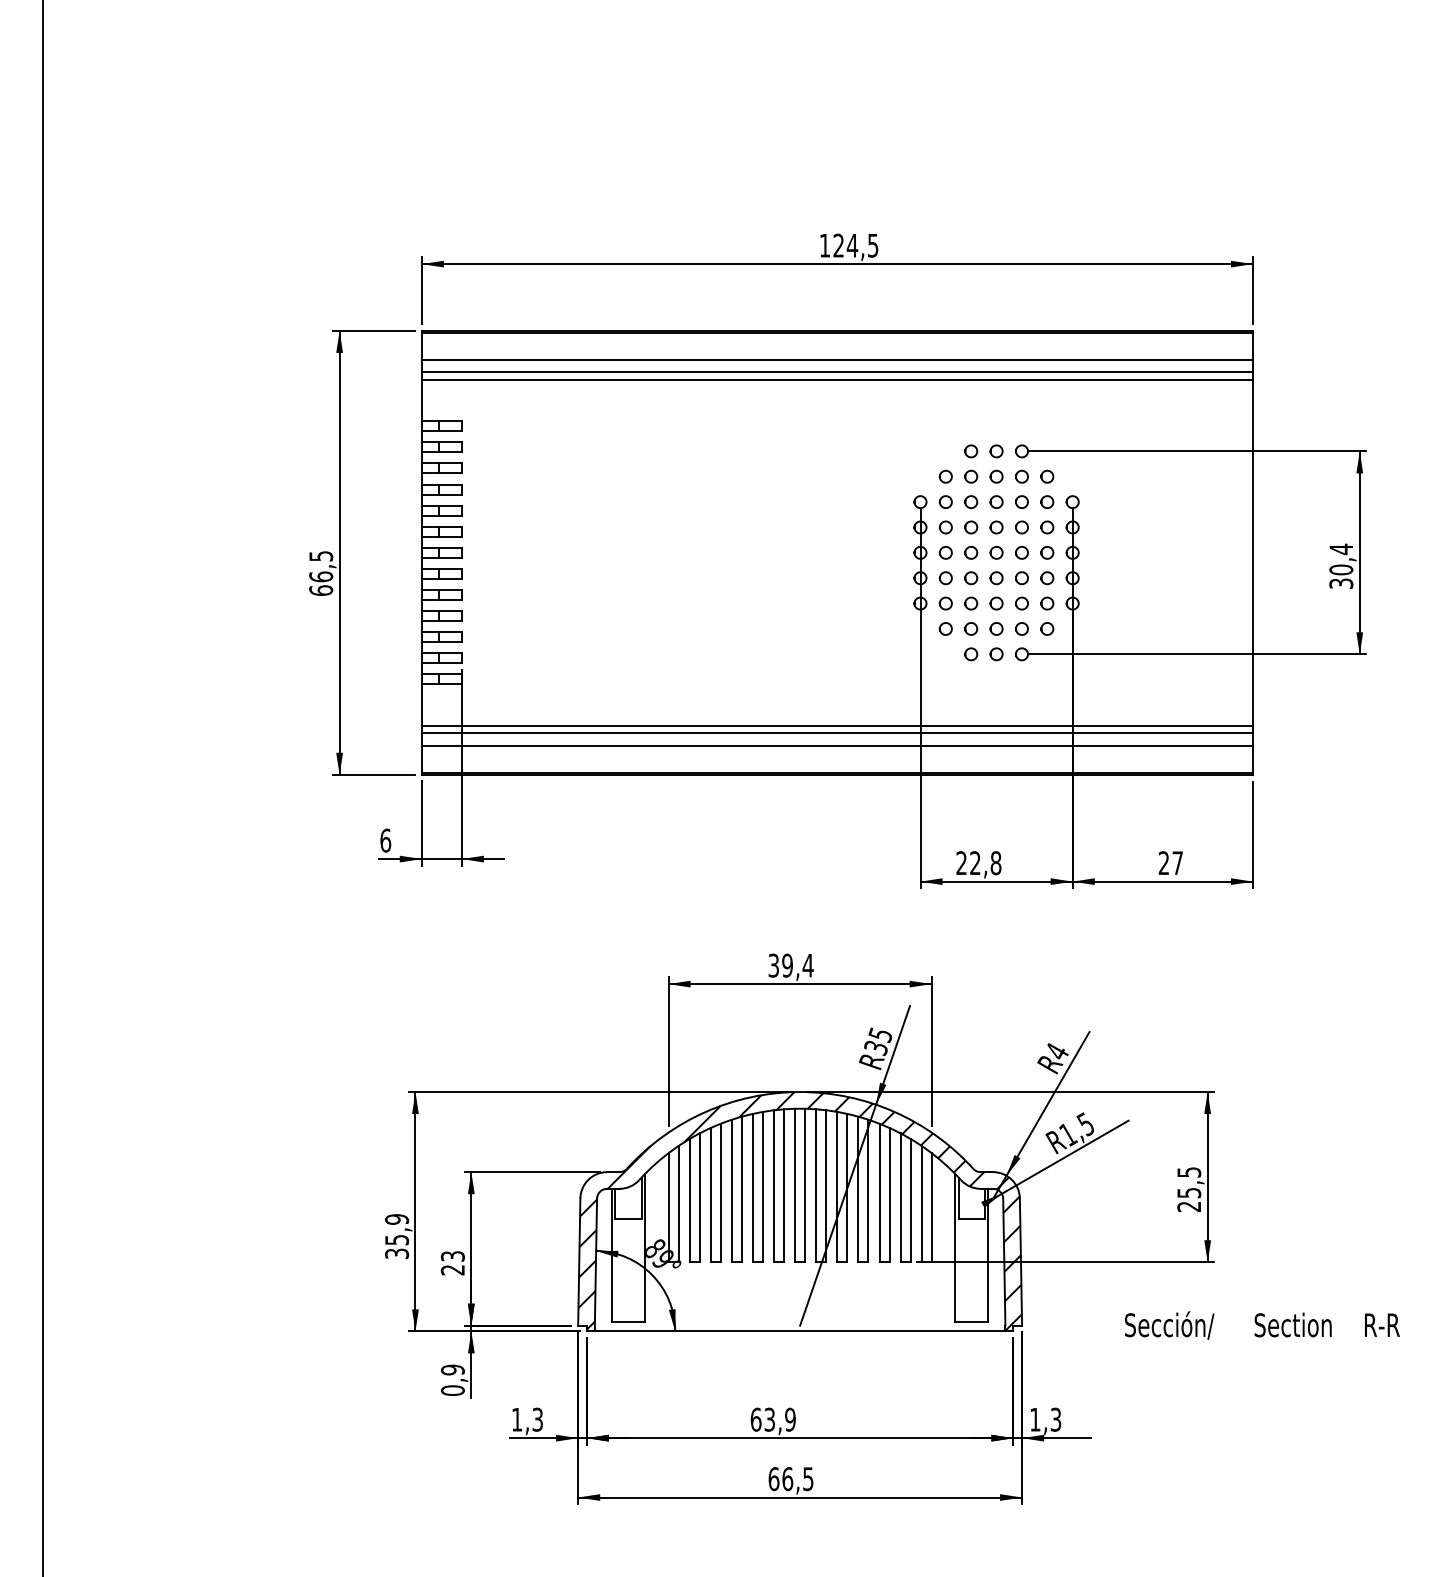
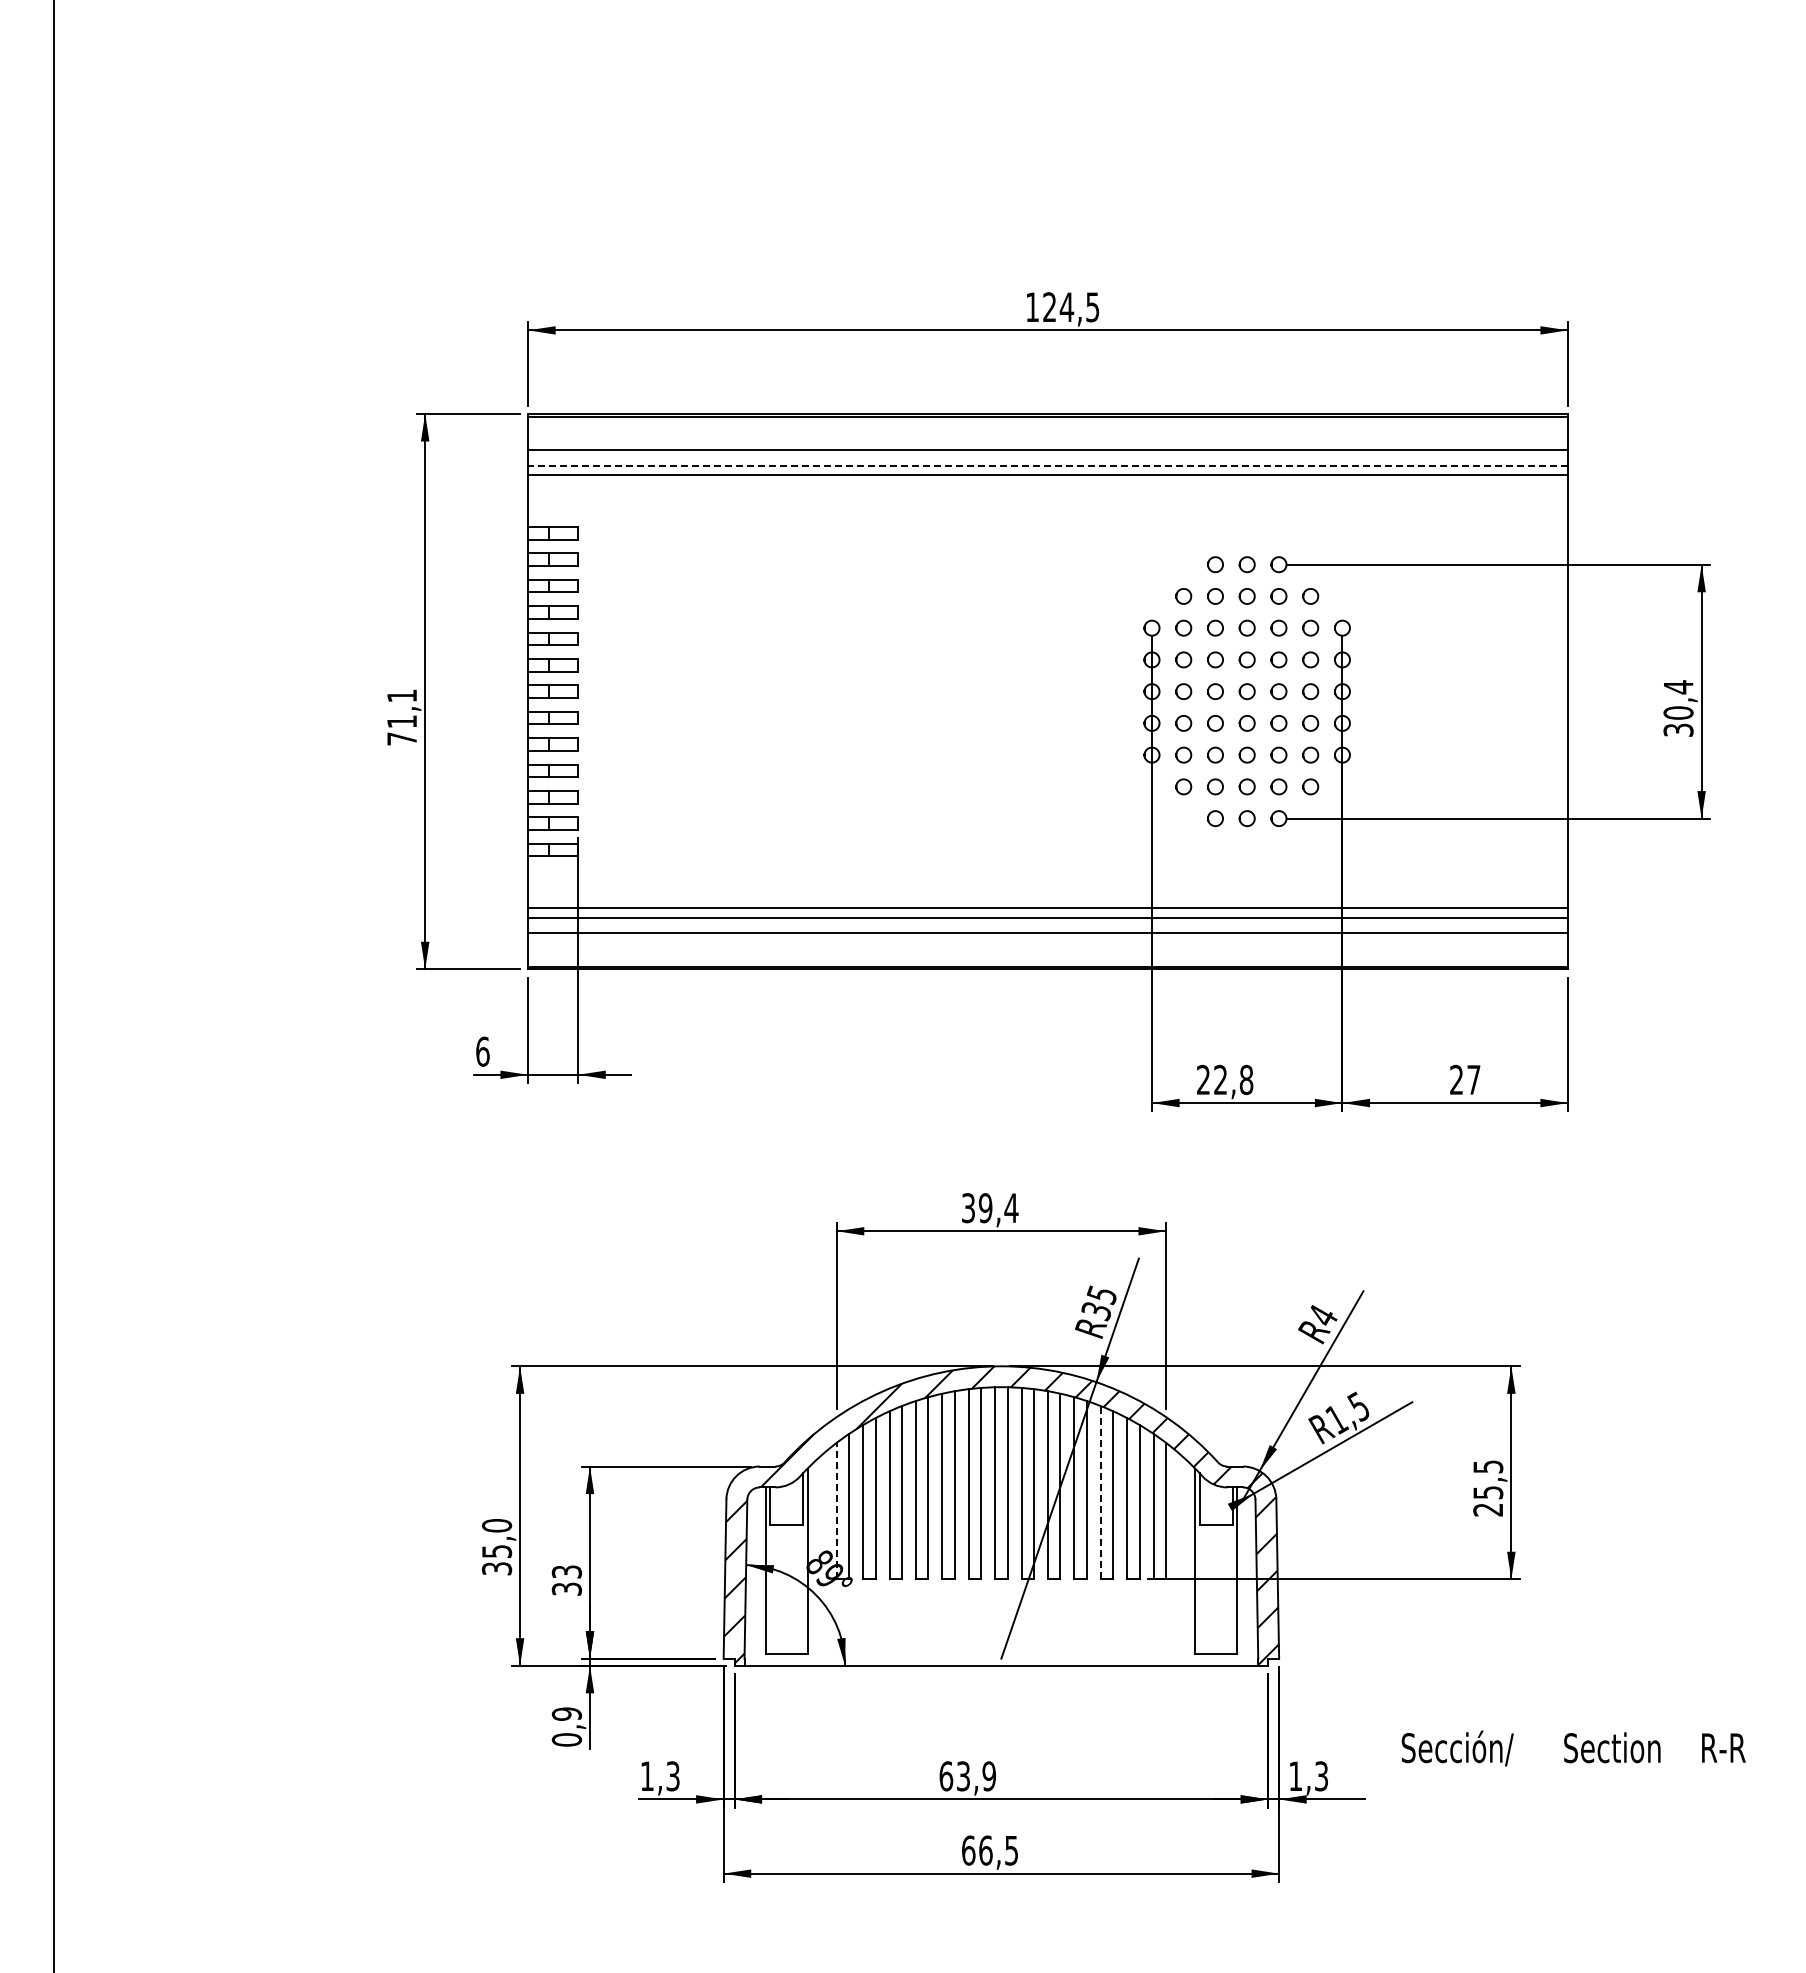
line: (837, 372) -> (1048, 465), solid -> dashed
text: (321, 573) -> (402, 717), 66,5 -> 71,1
line: (879, 1192) -> (1100, 1492), solid -> dashed
line: (668, 1207) -> (836, 1510), solid -> dashed
text: (397, 1219) -> (497, 1525), 35,9 -> 35,0
text: (453, 1269) -> (567, 1588), 23 -> 33
text: (1262, 1325) -> (1573, 1748), moved

